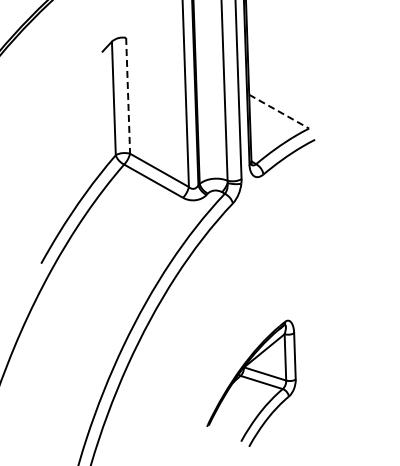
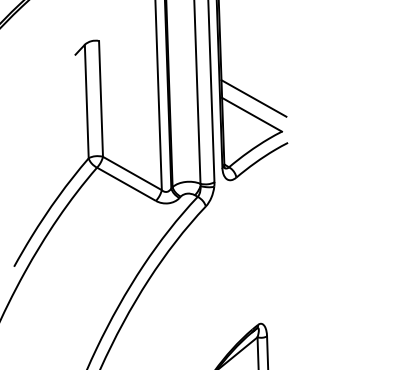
line: (128, 95) -> (101, 98), dashed -> solid
line: (280, 95) -> (253, 98), added
line: (279, 111) -> (252, 114), dashed -> solid

